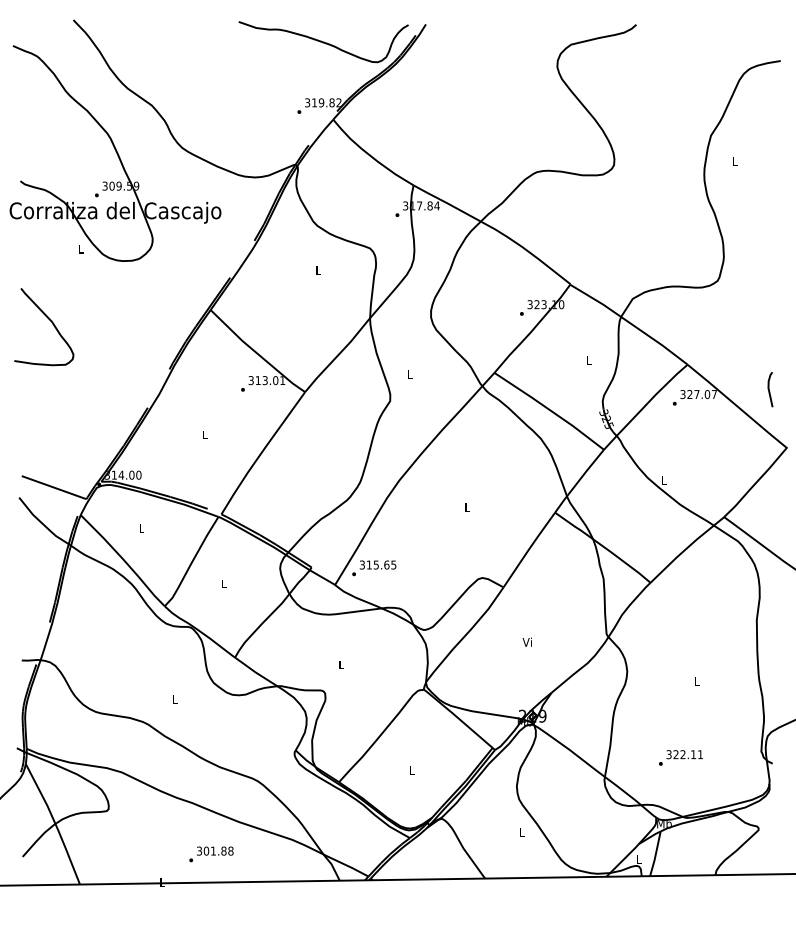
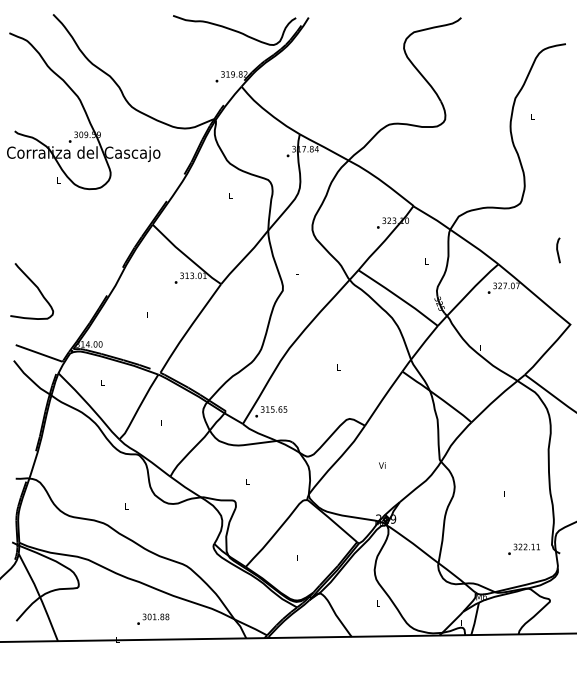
curve: (50, 321) -> (36, 287), moved
line: (769, 389) -> (557, 250), moved
text: (680, 757) -> (523, 549), moved

